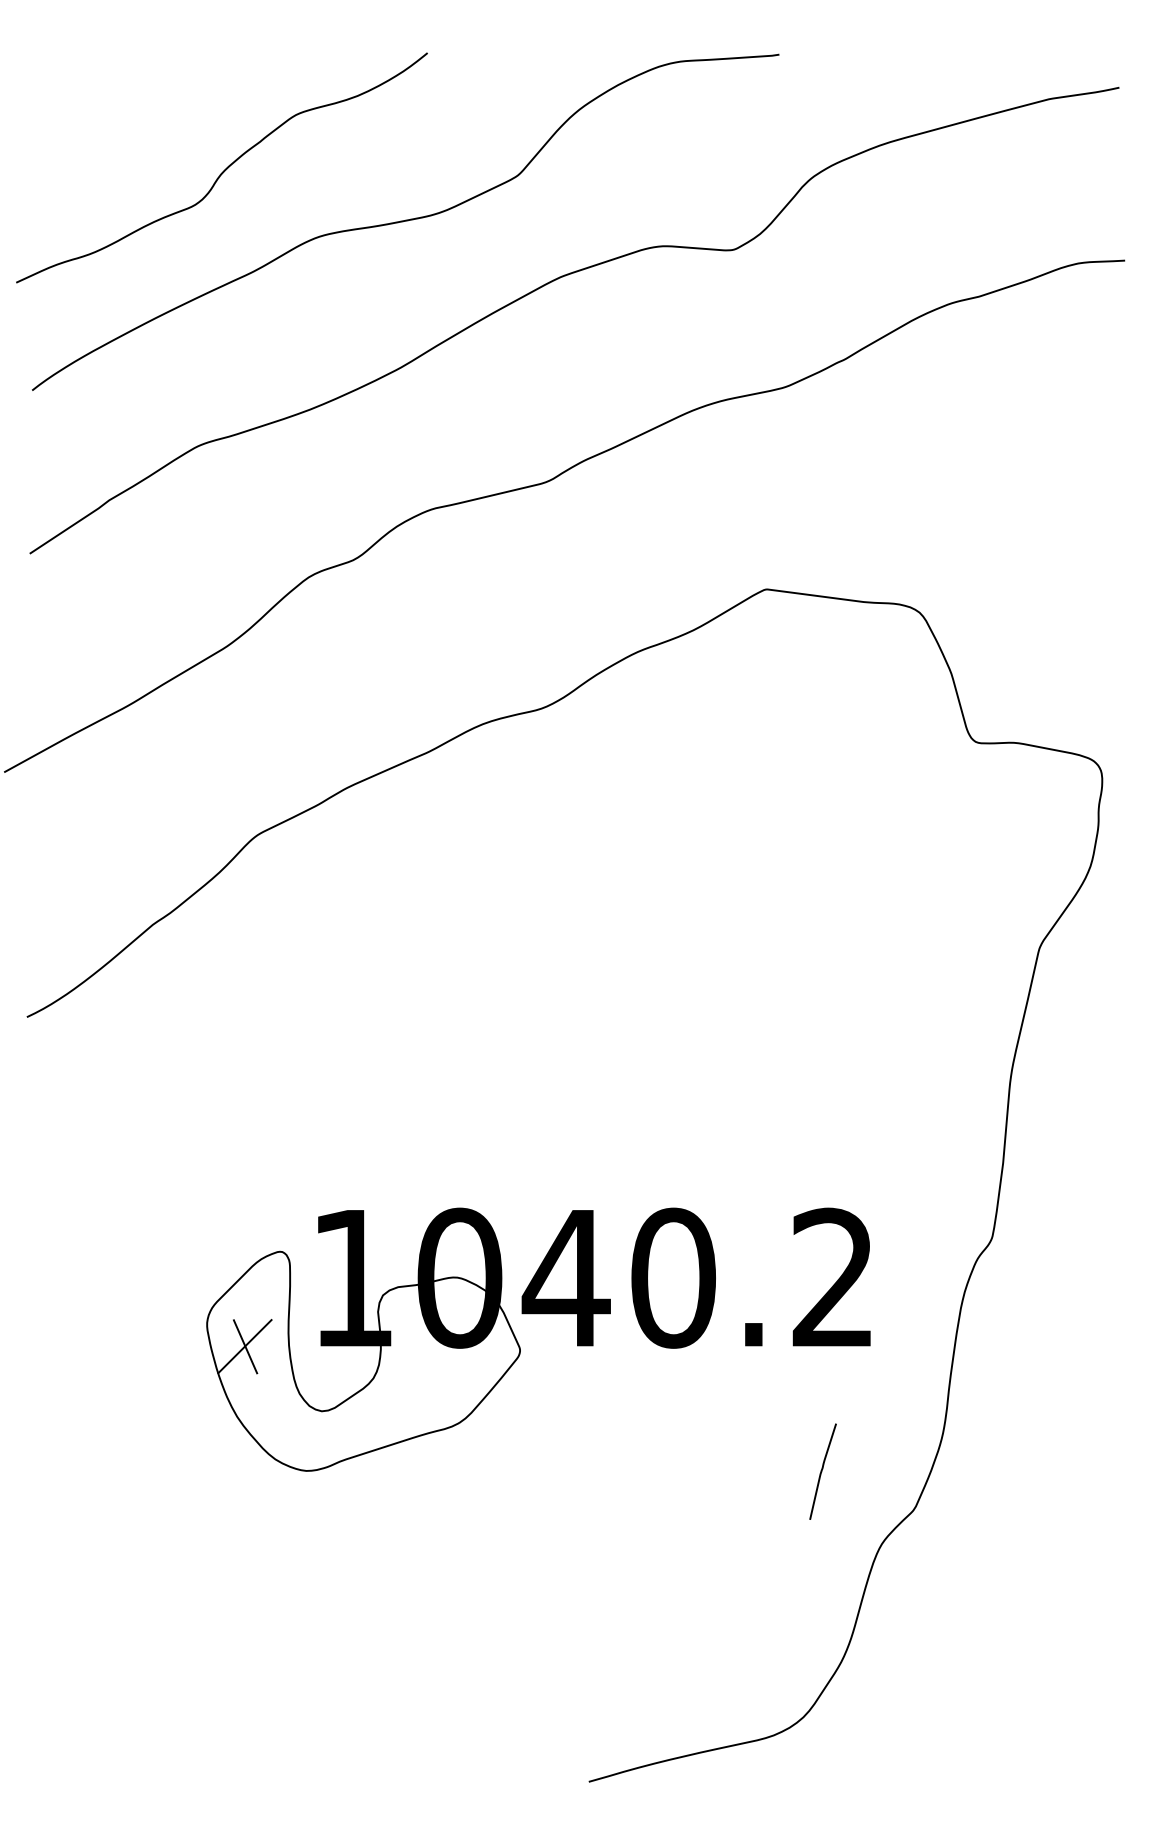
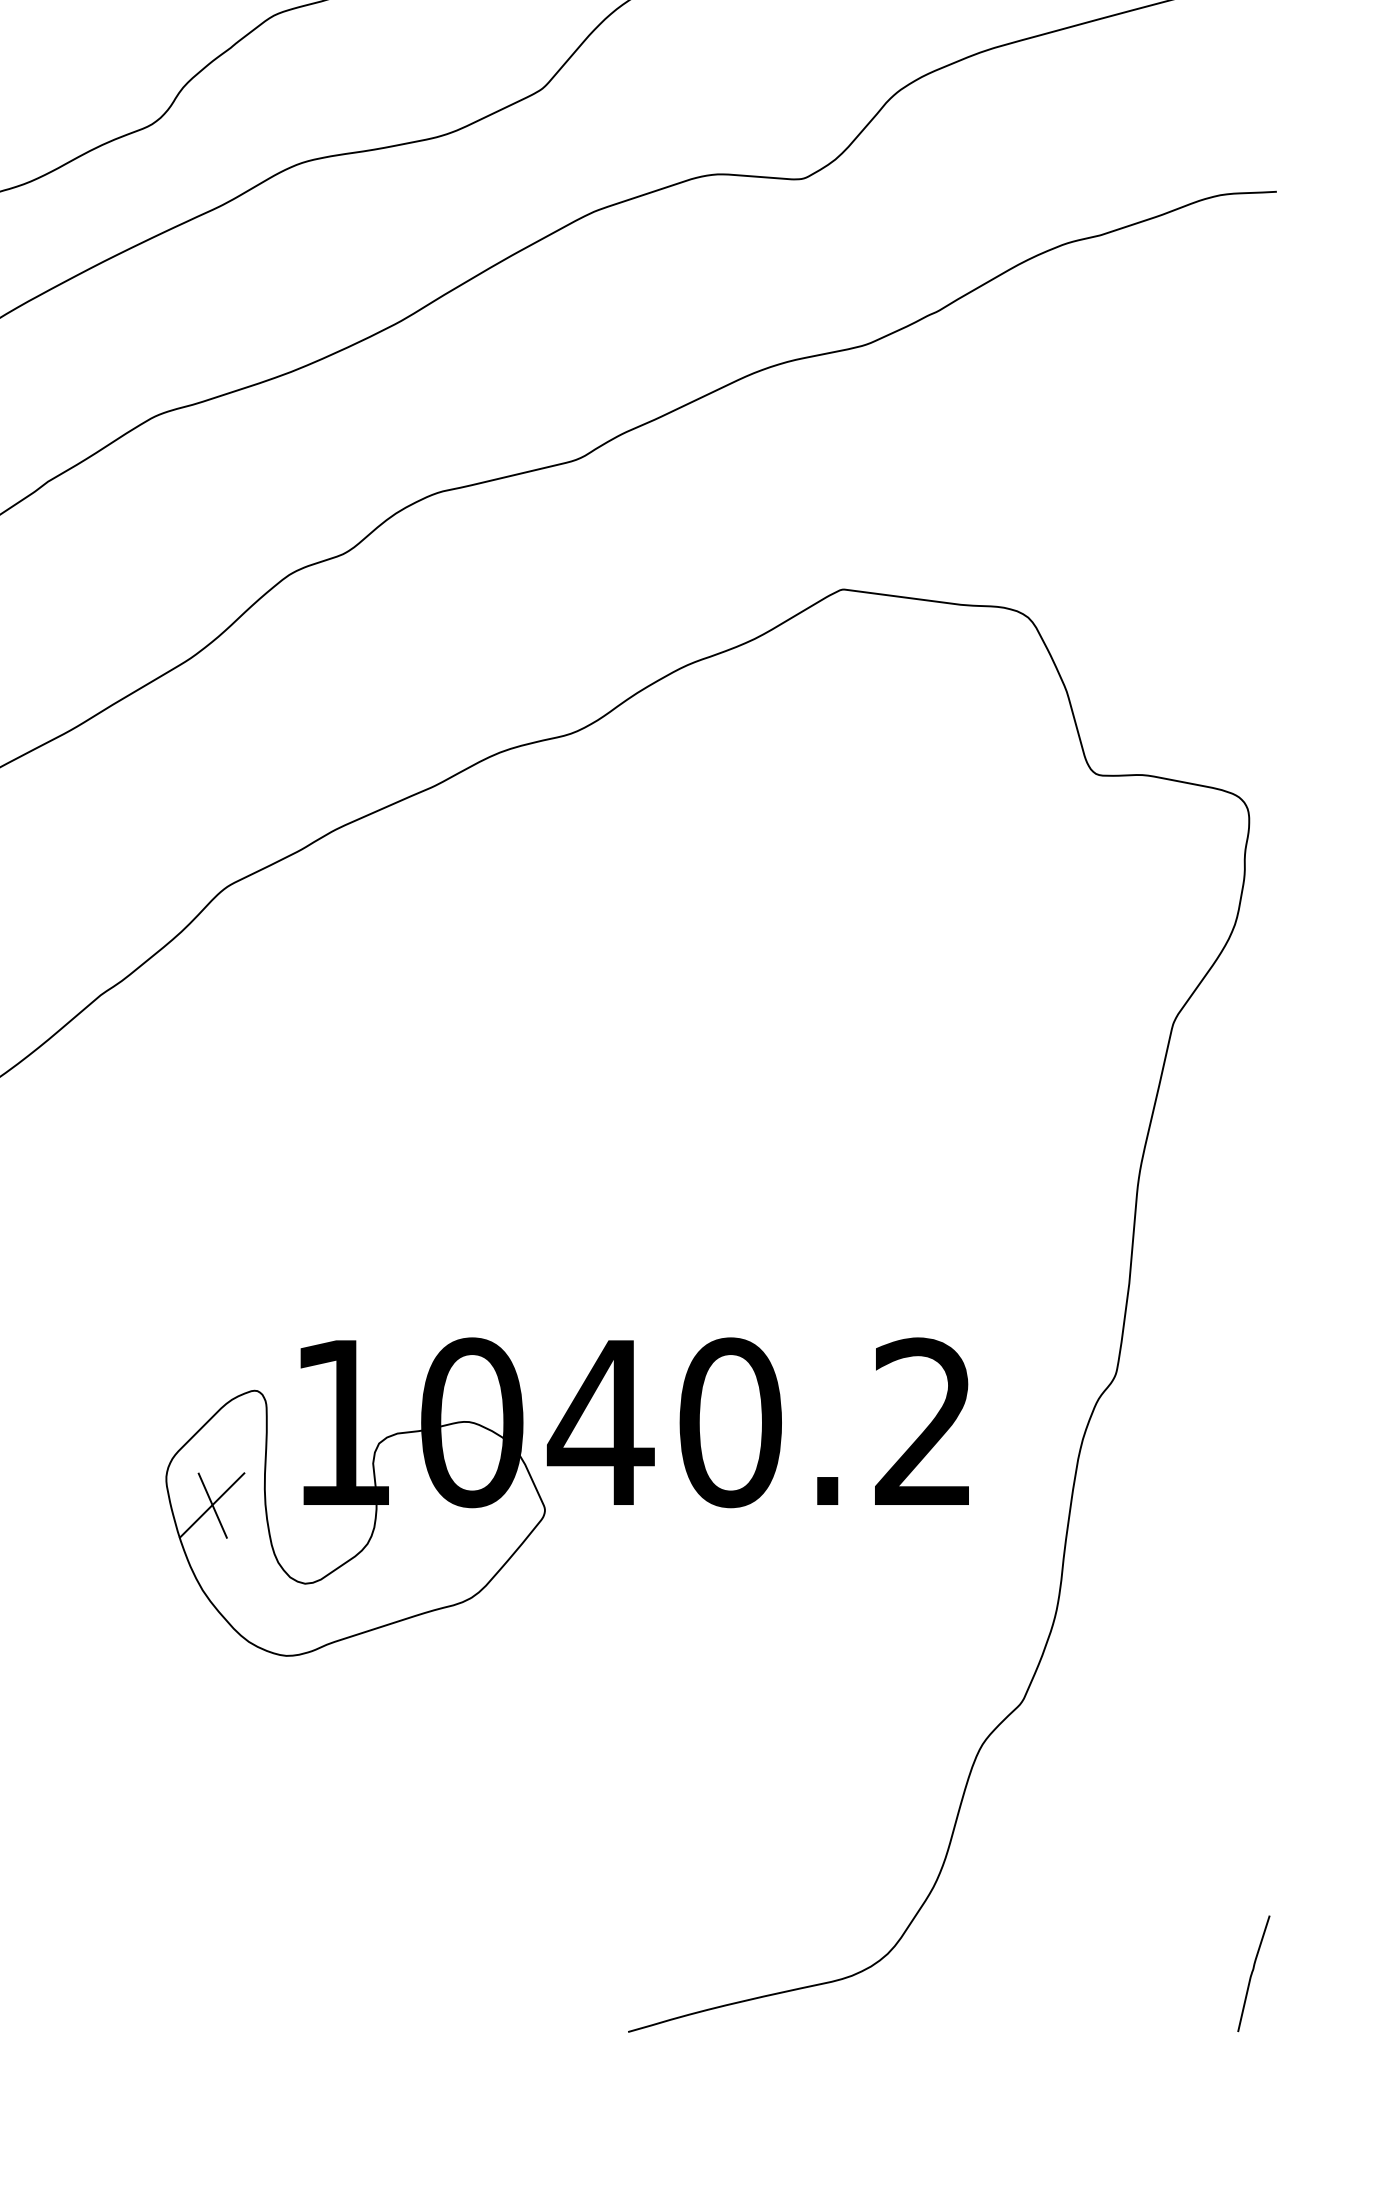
curve: (822, 1471) -> (1253, 1973), moved

